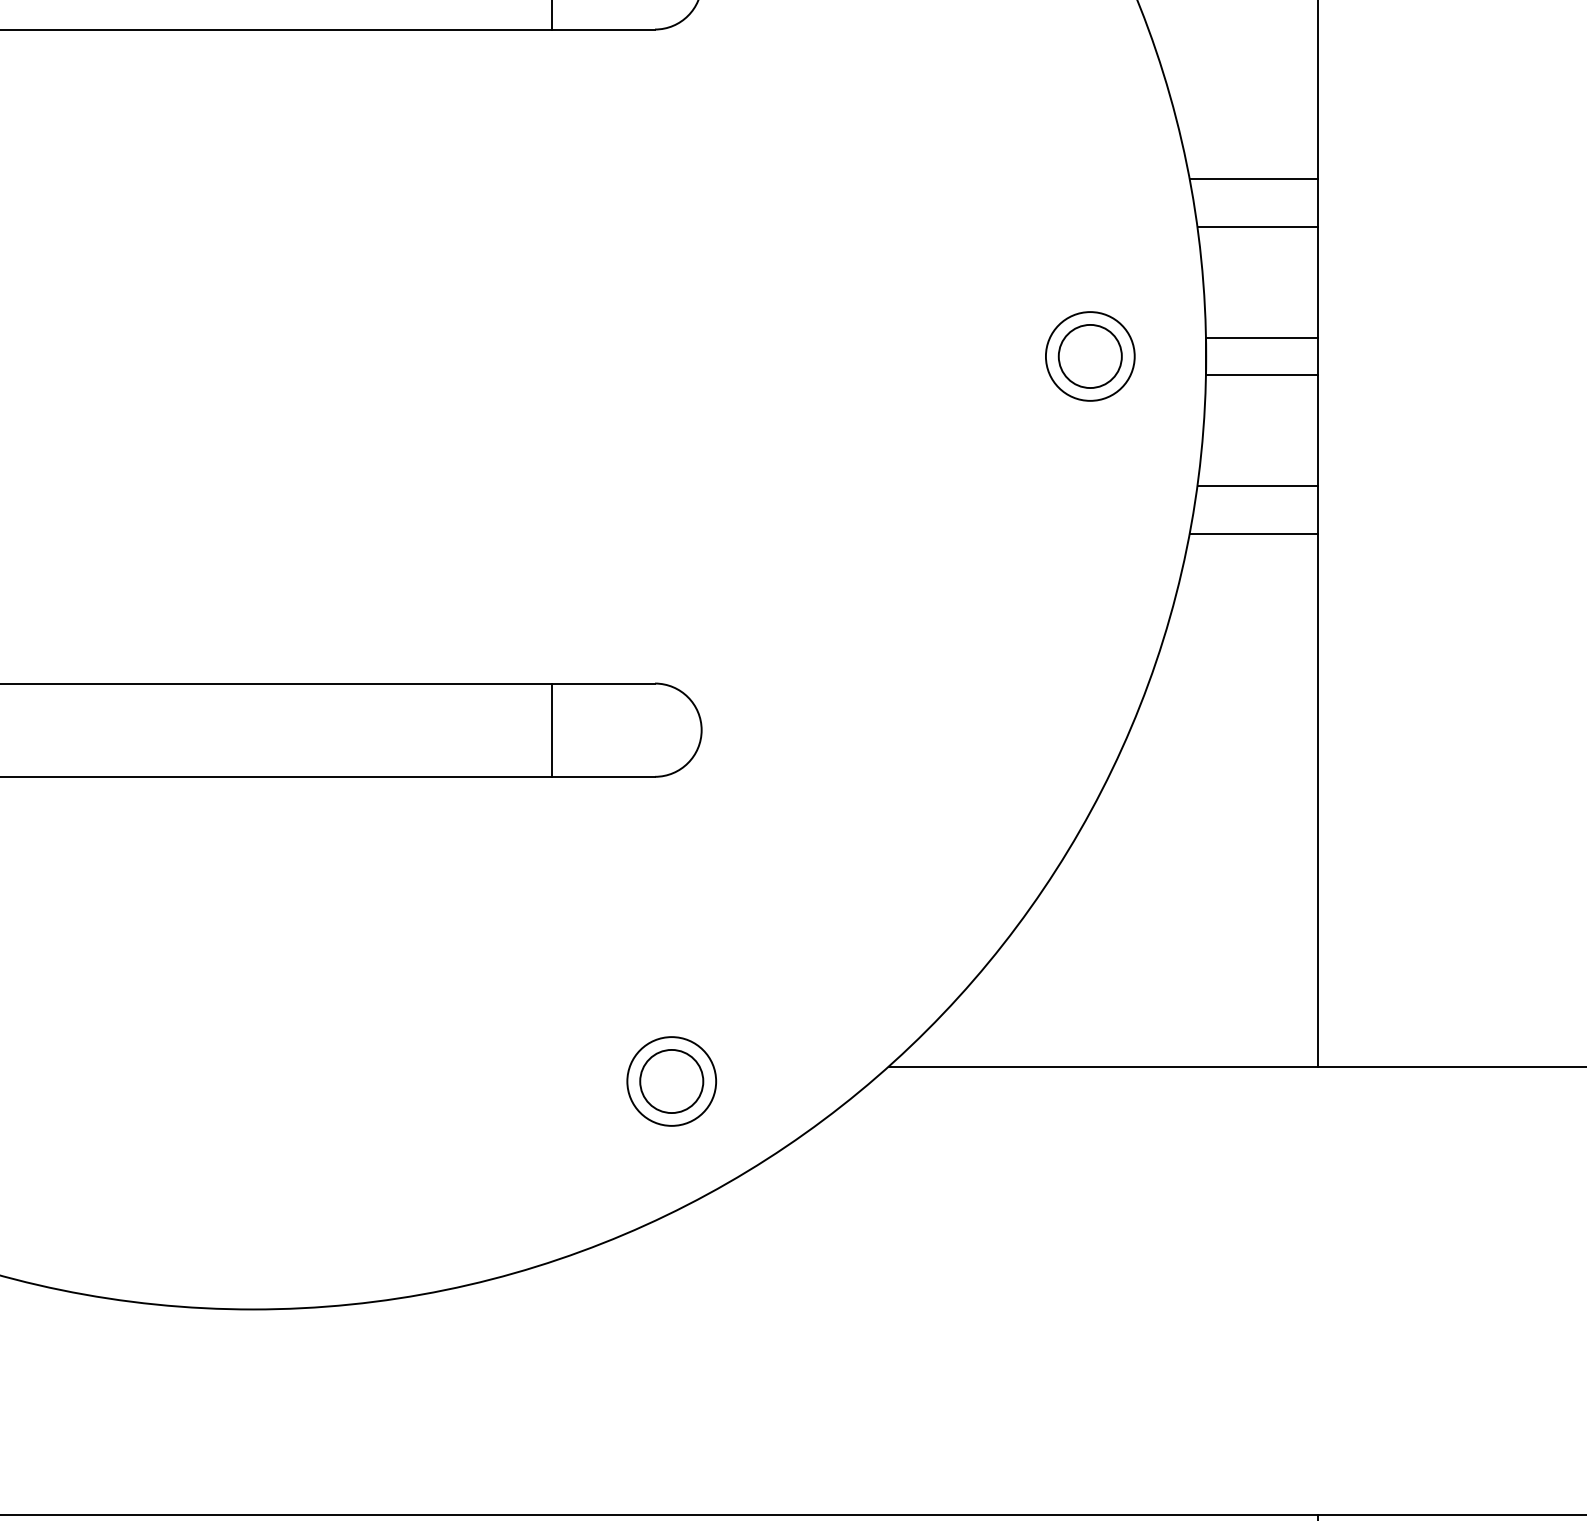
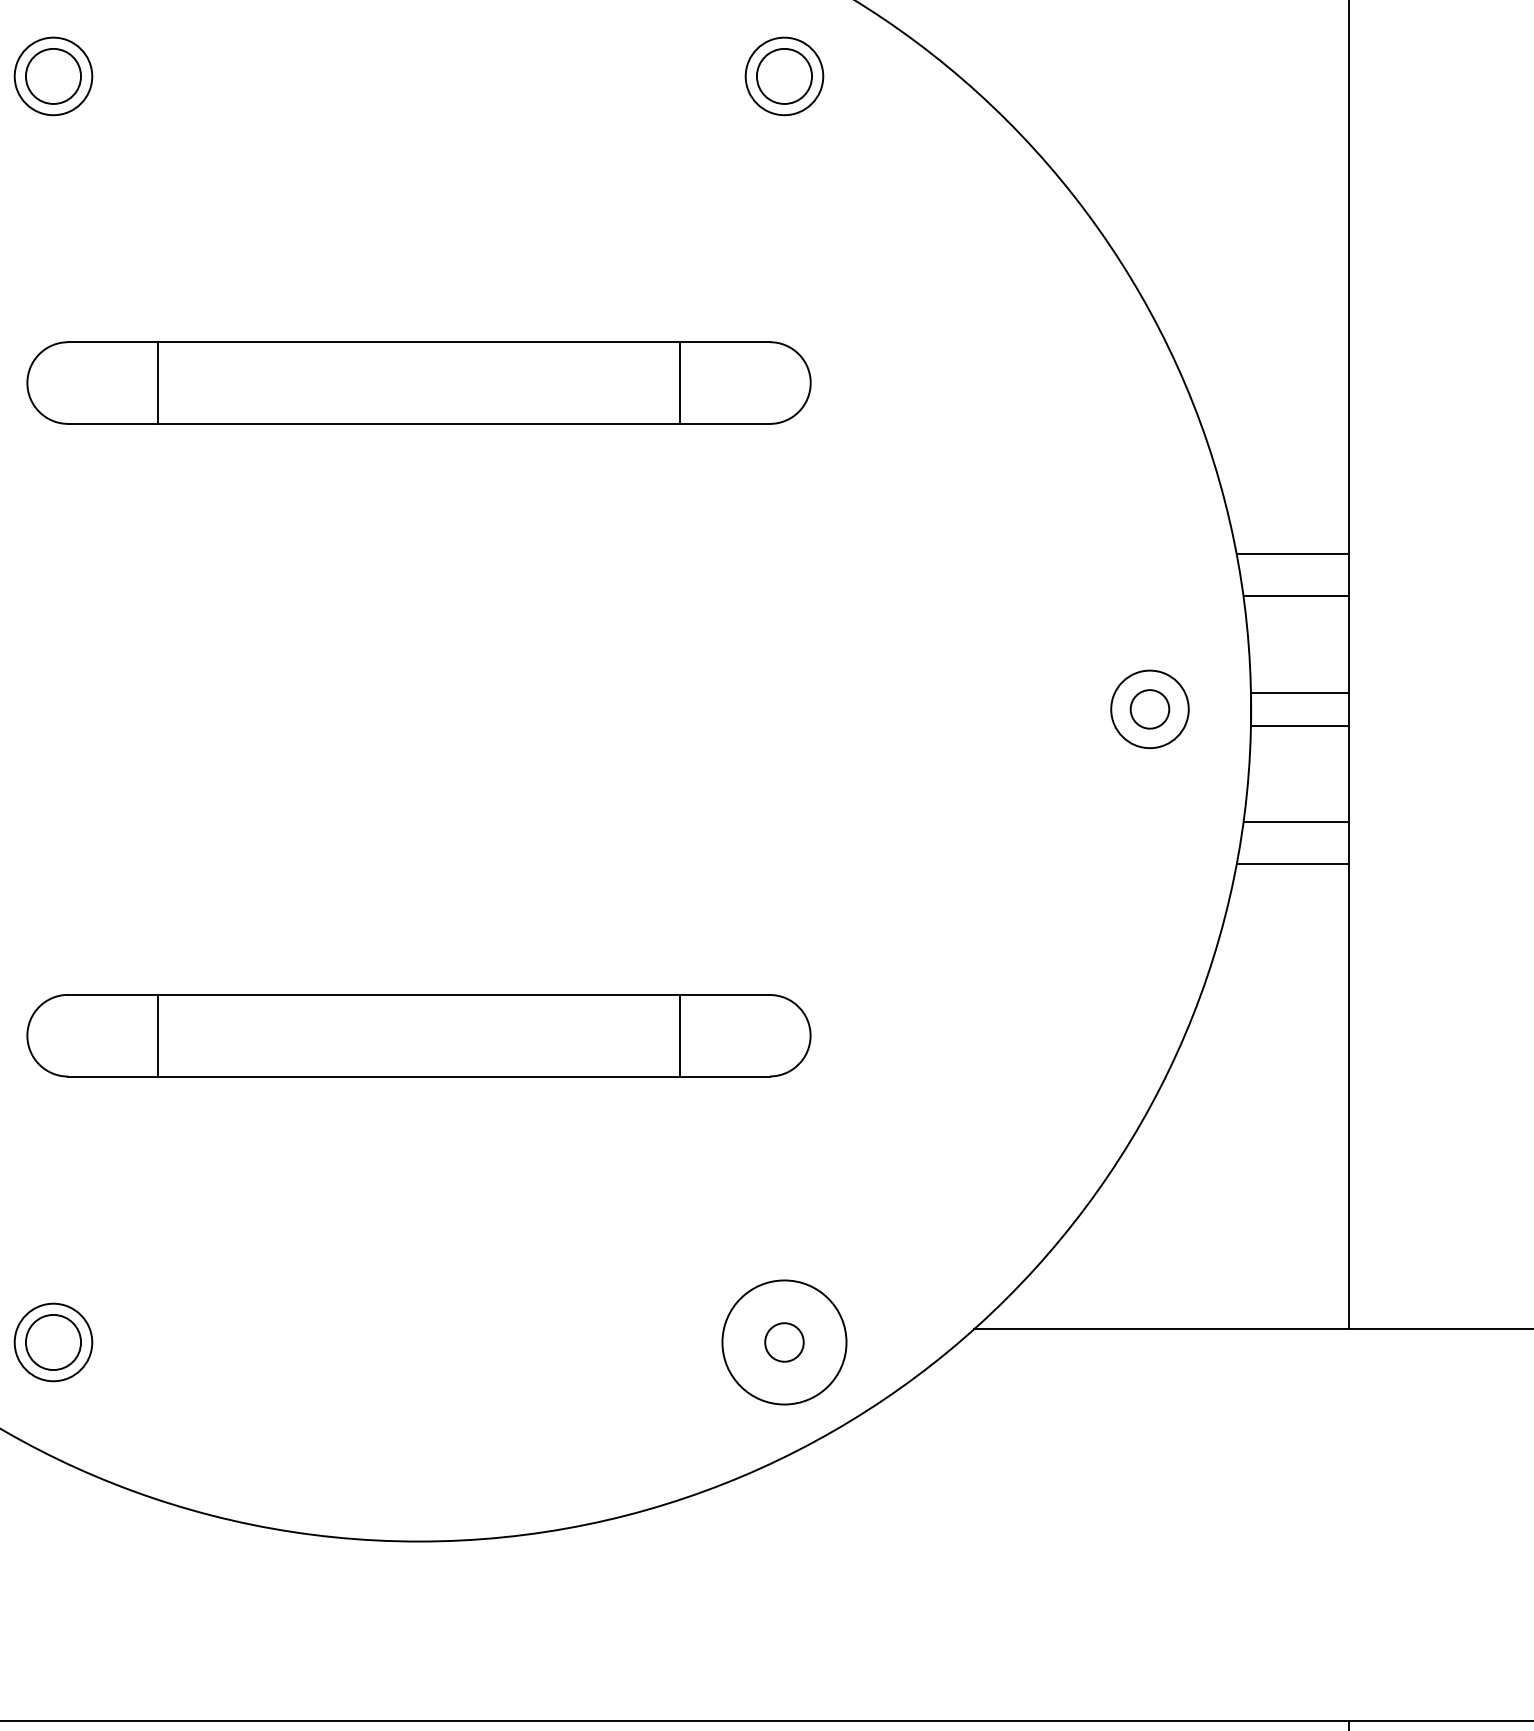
circle: (1089, 355) -> (1149, 708), size x0.7
circle: (671, 1081) -> (784, 1342), size x0.7
circle: (671, 1081) -> (784, 1342), size x1.6

